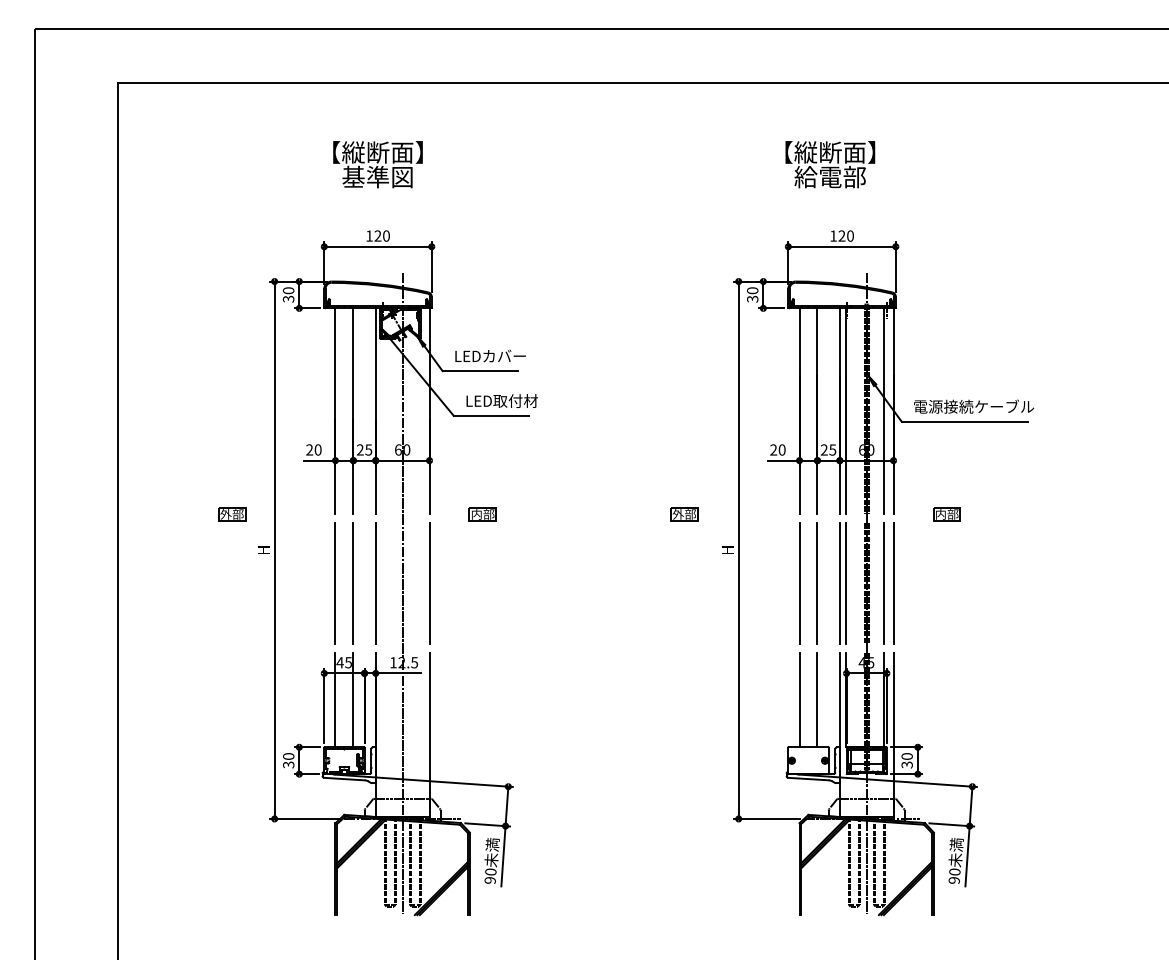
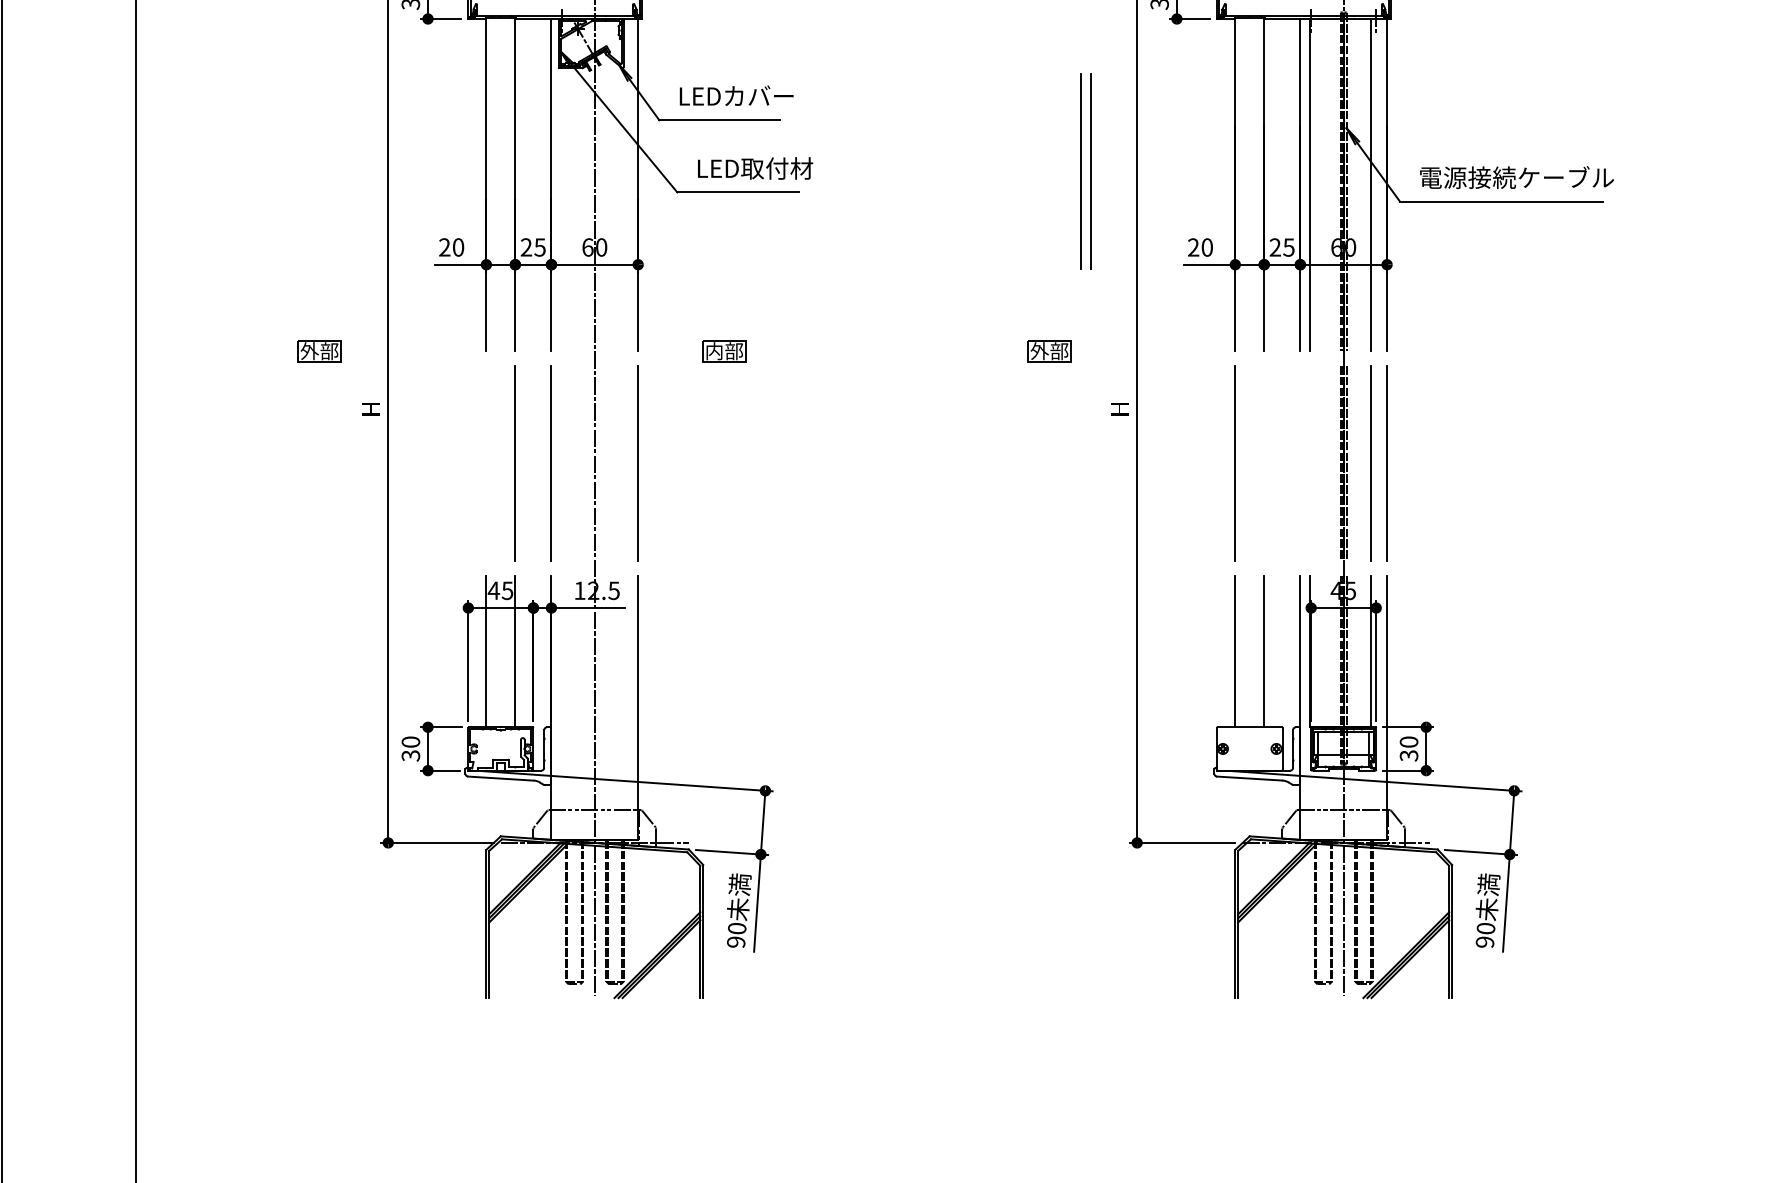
part: (946, 514) -> (1472, 351), removed
line: (335, 583) -> (486, 462), removed
line: (817, 583) -> (1264, 462), removed
part: (842, 583) -> (1085, 170), moved

